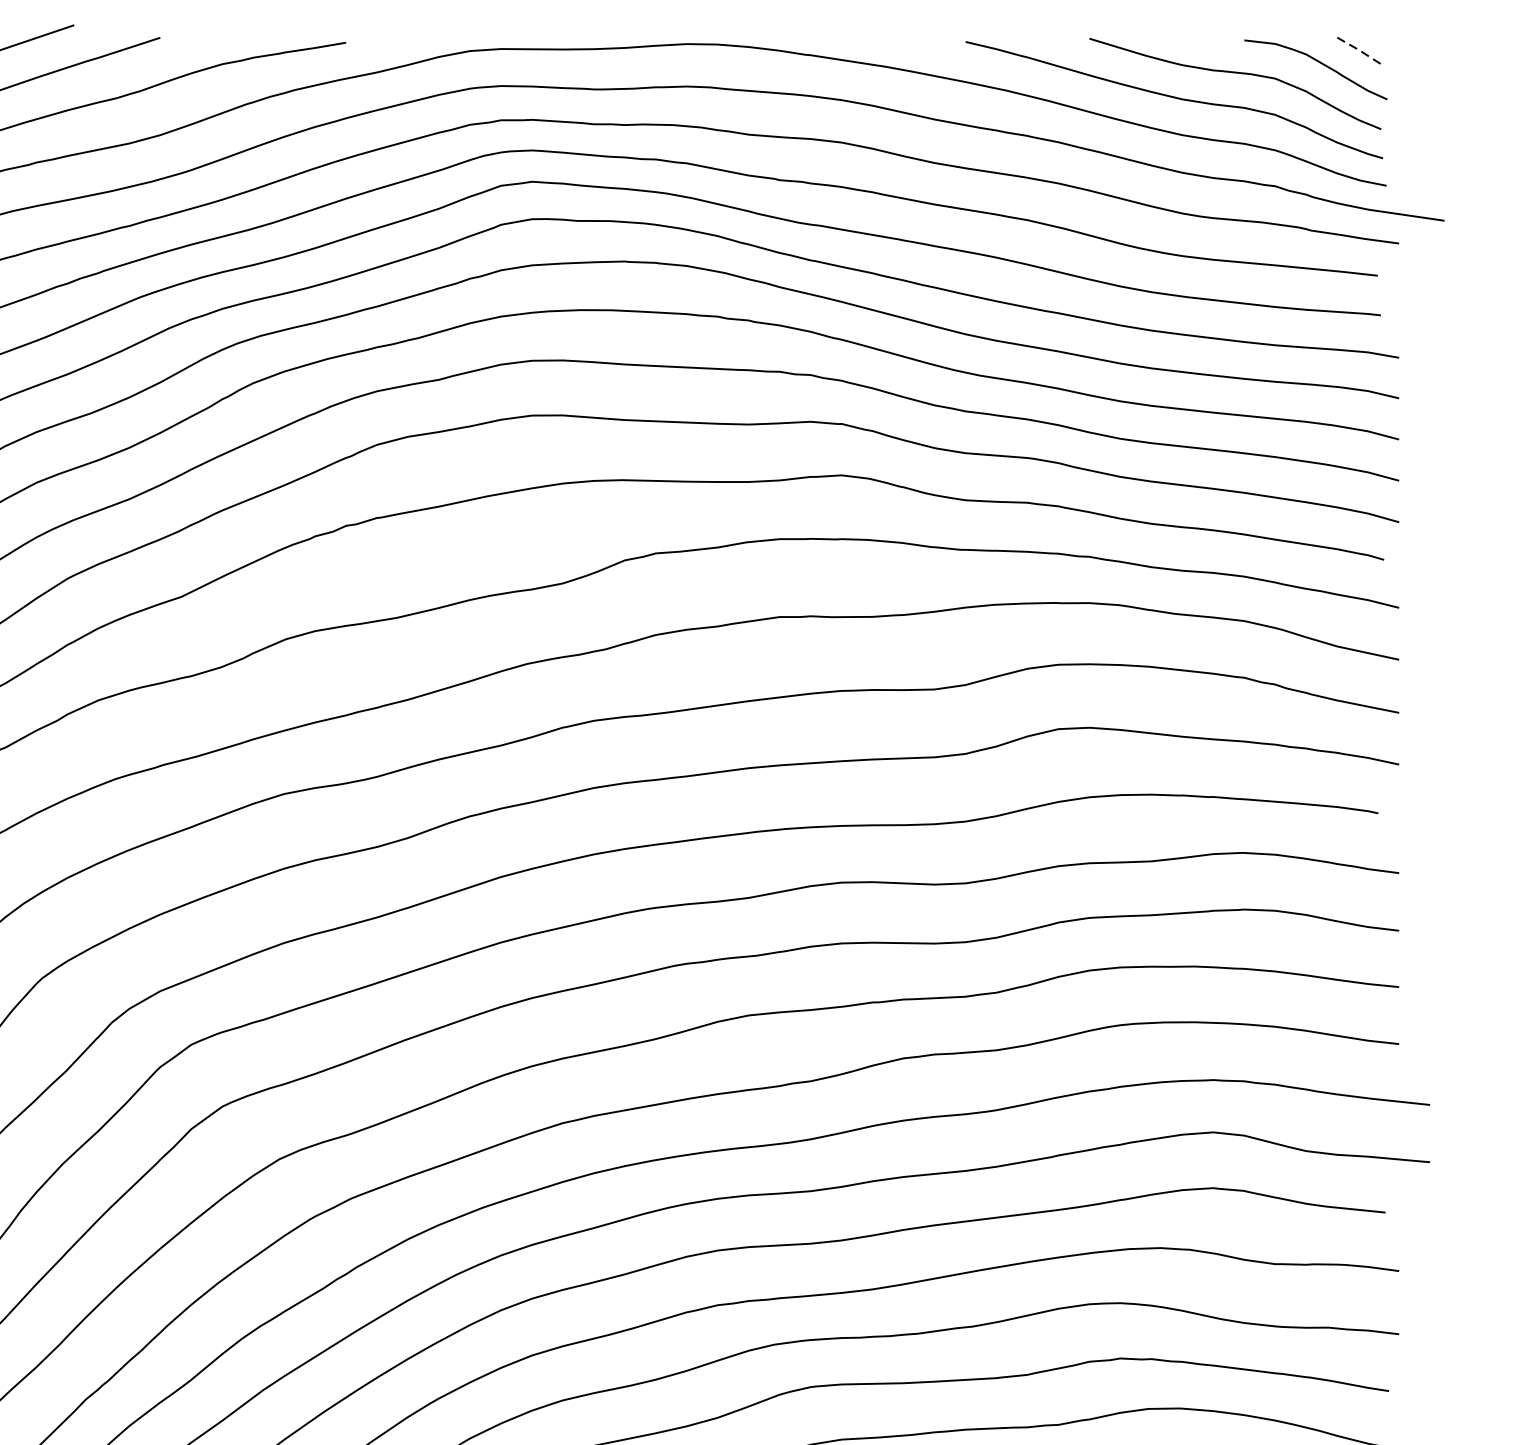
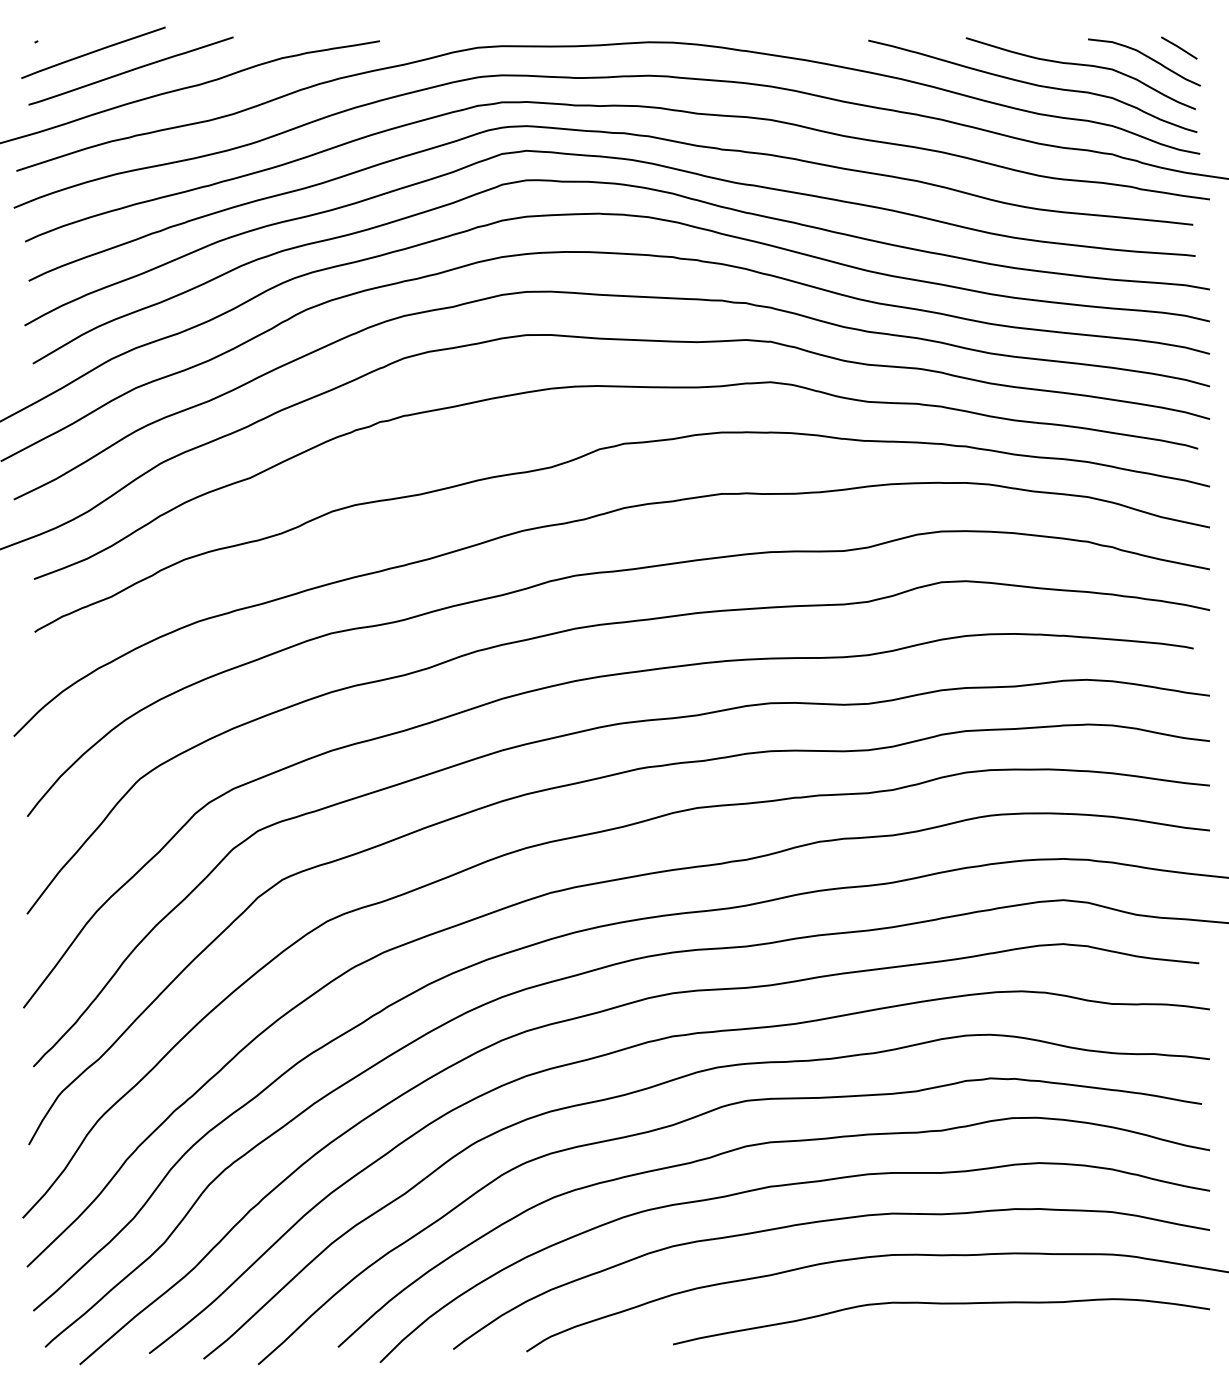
line: (1360, 50) -> (1179, 47), dashed -> solid

